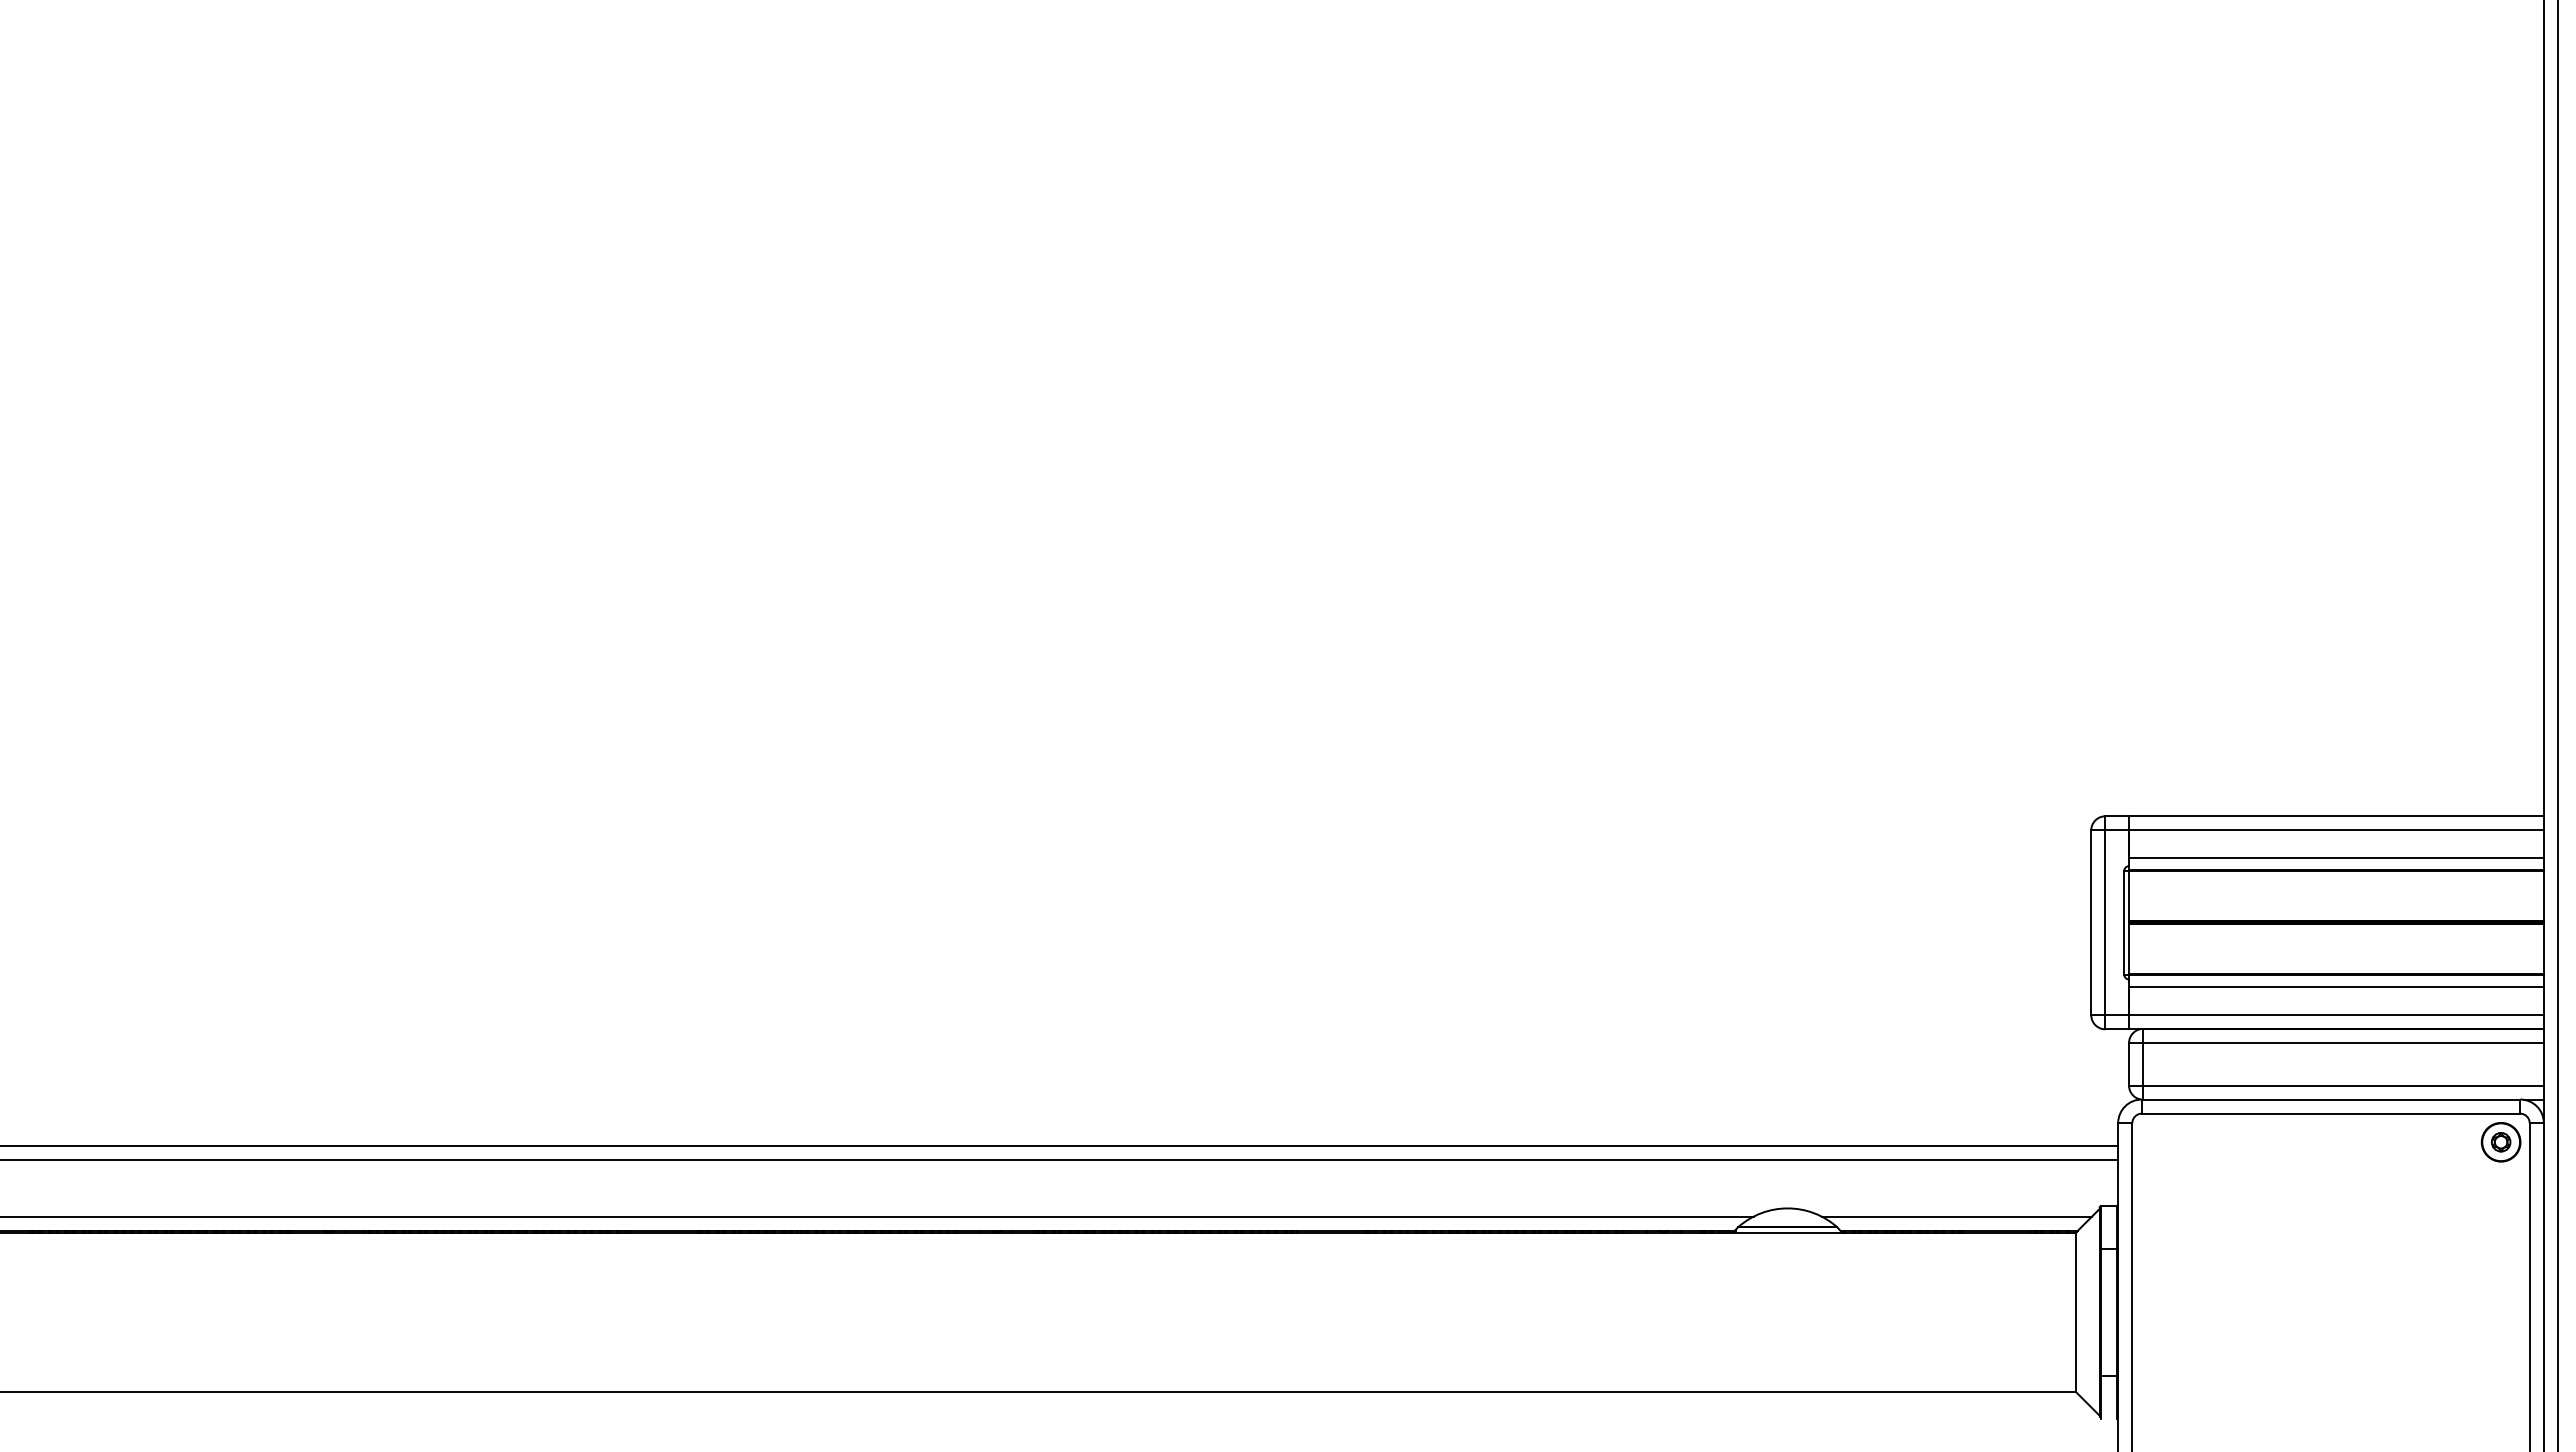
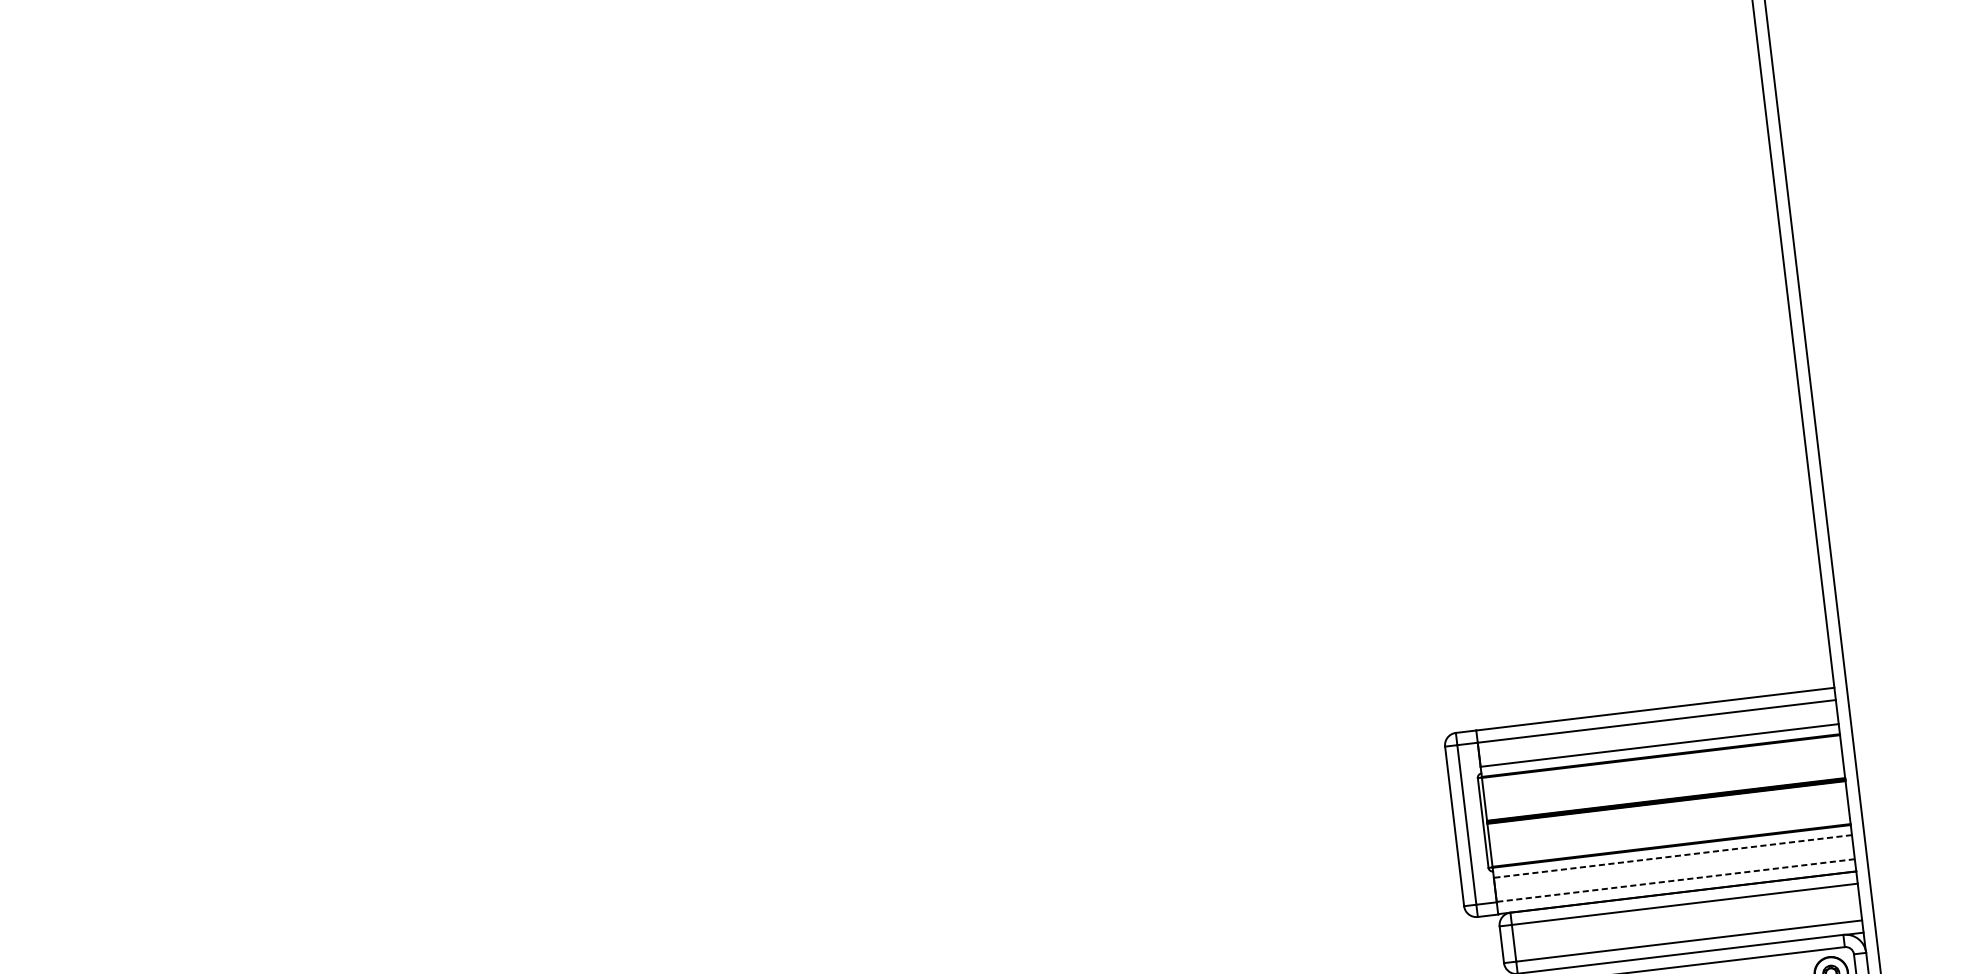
line: (2335, 986) -> (1672, 856), solid -> dashed
line: (2335, 1014) -> (1675, 880), solid -> dashed

